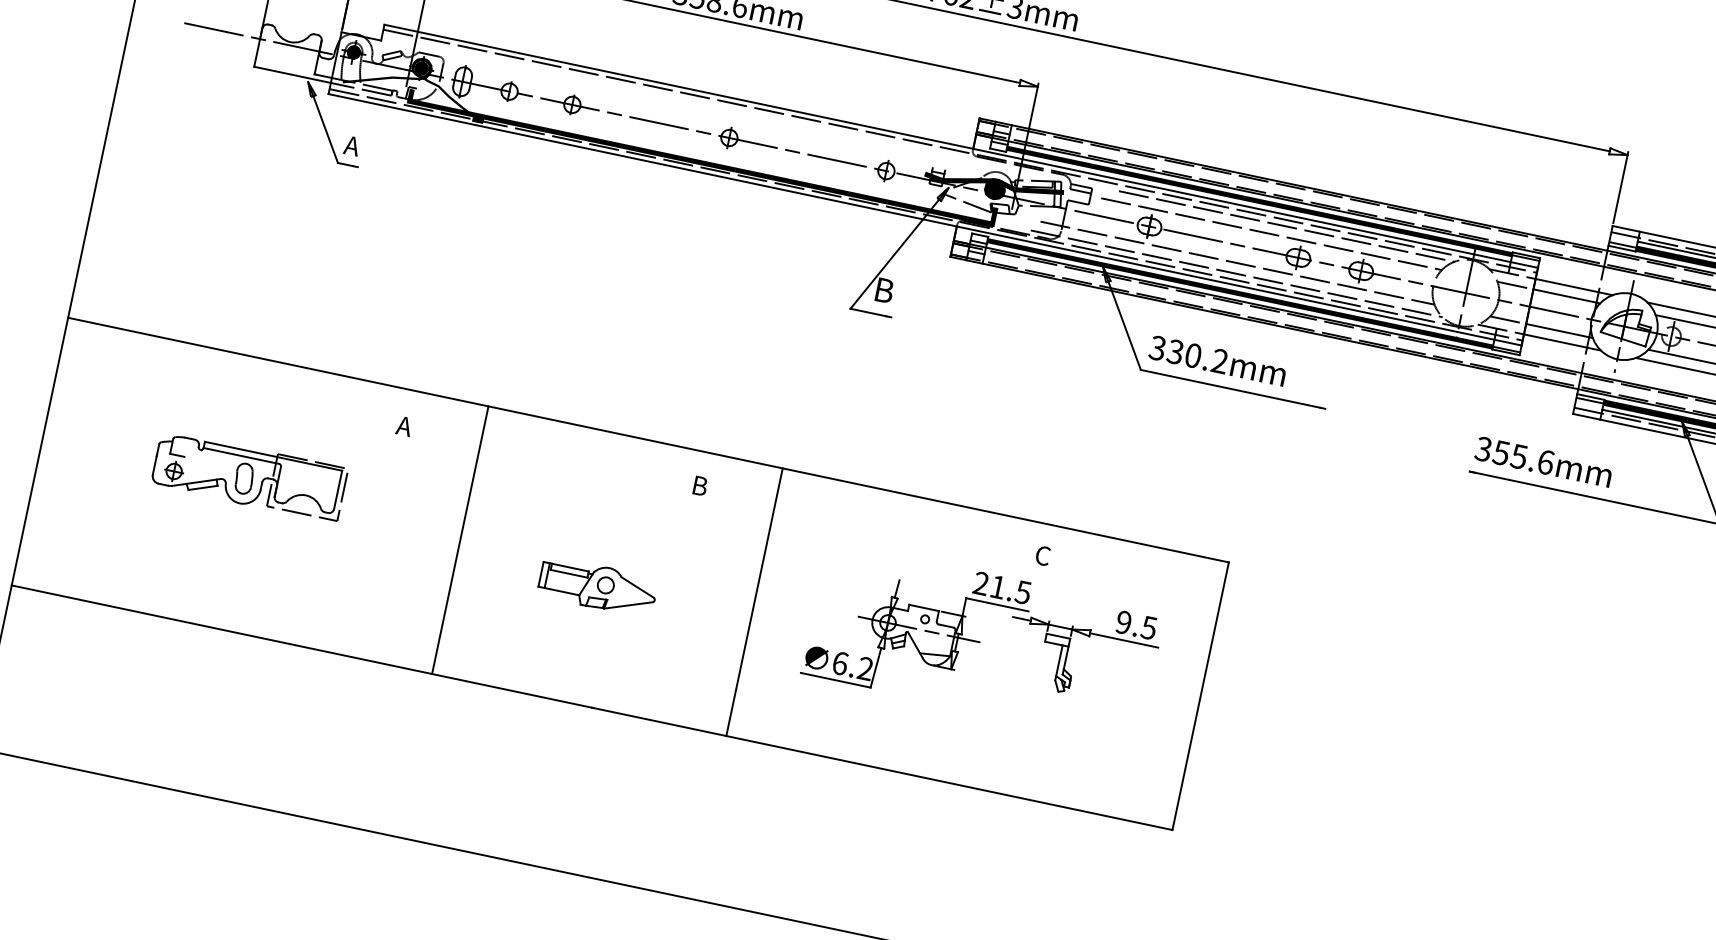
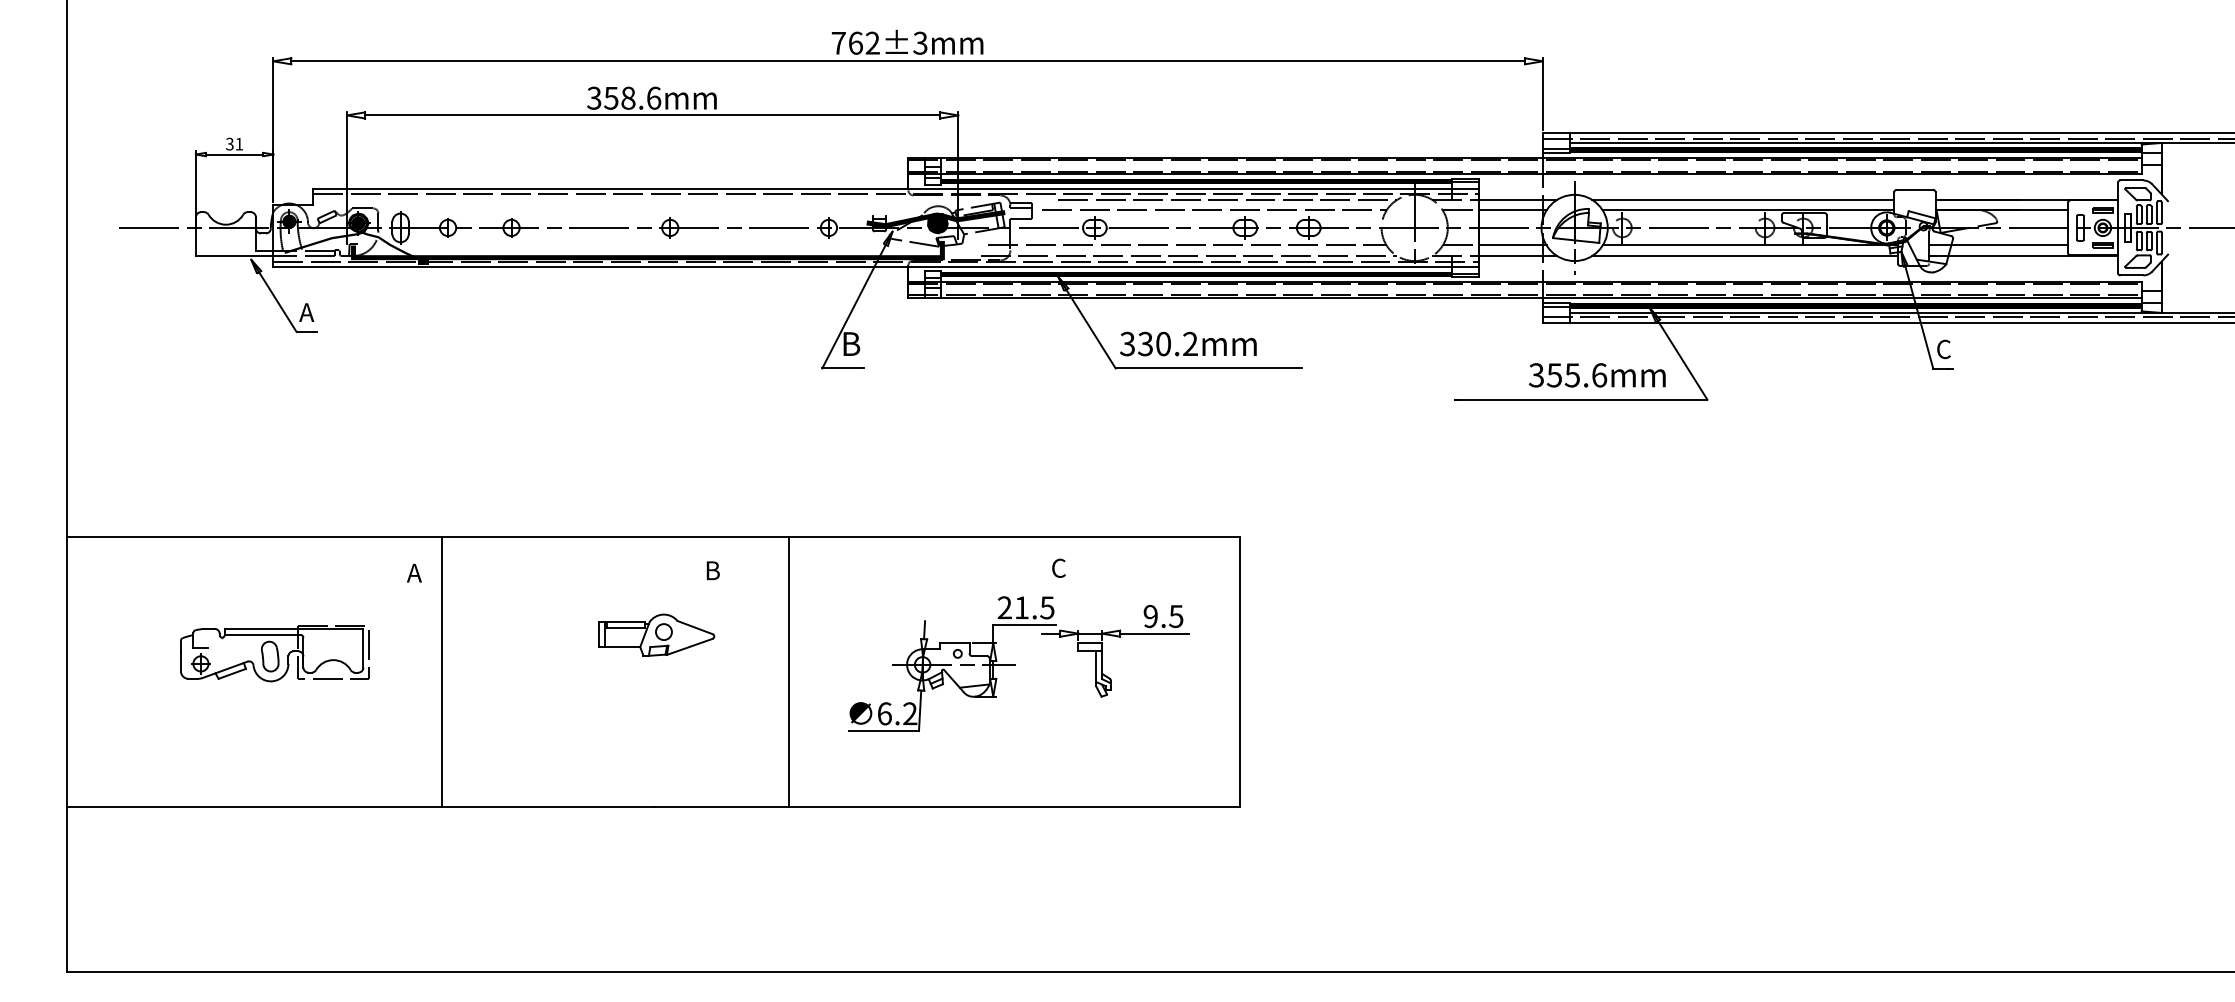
text: (1543, 462) -> (1597, 375), moved
line: (460, 539) -> (441, 671), moved
part: (597, 586) -> (656, 634), moved

